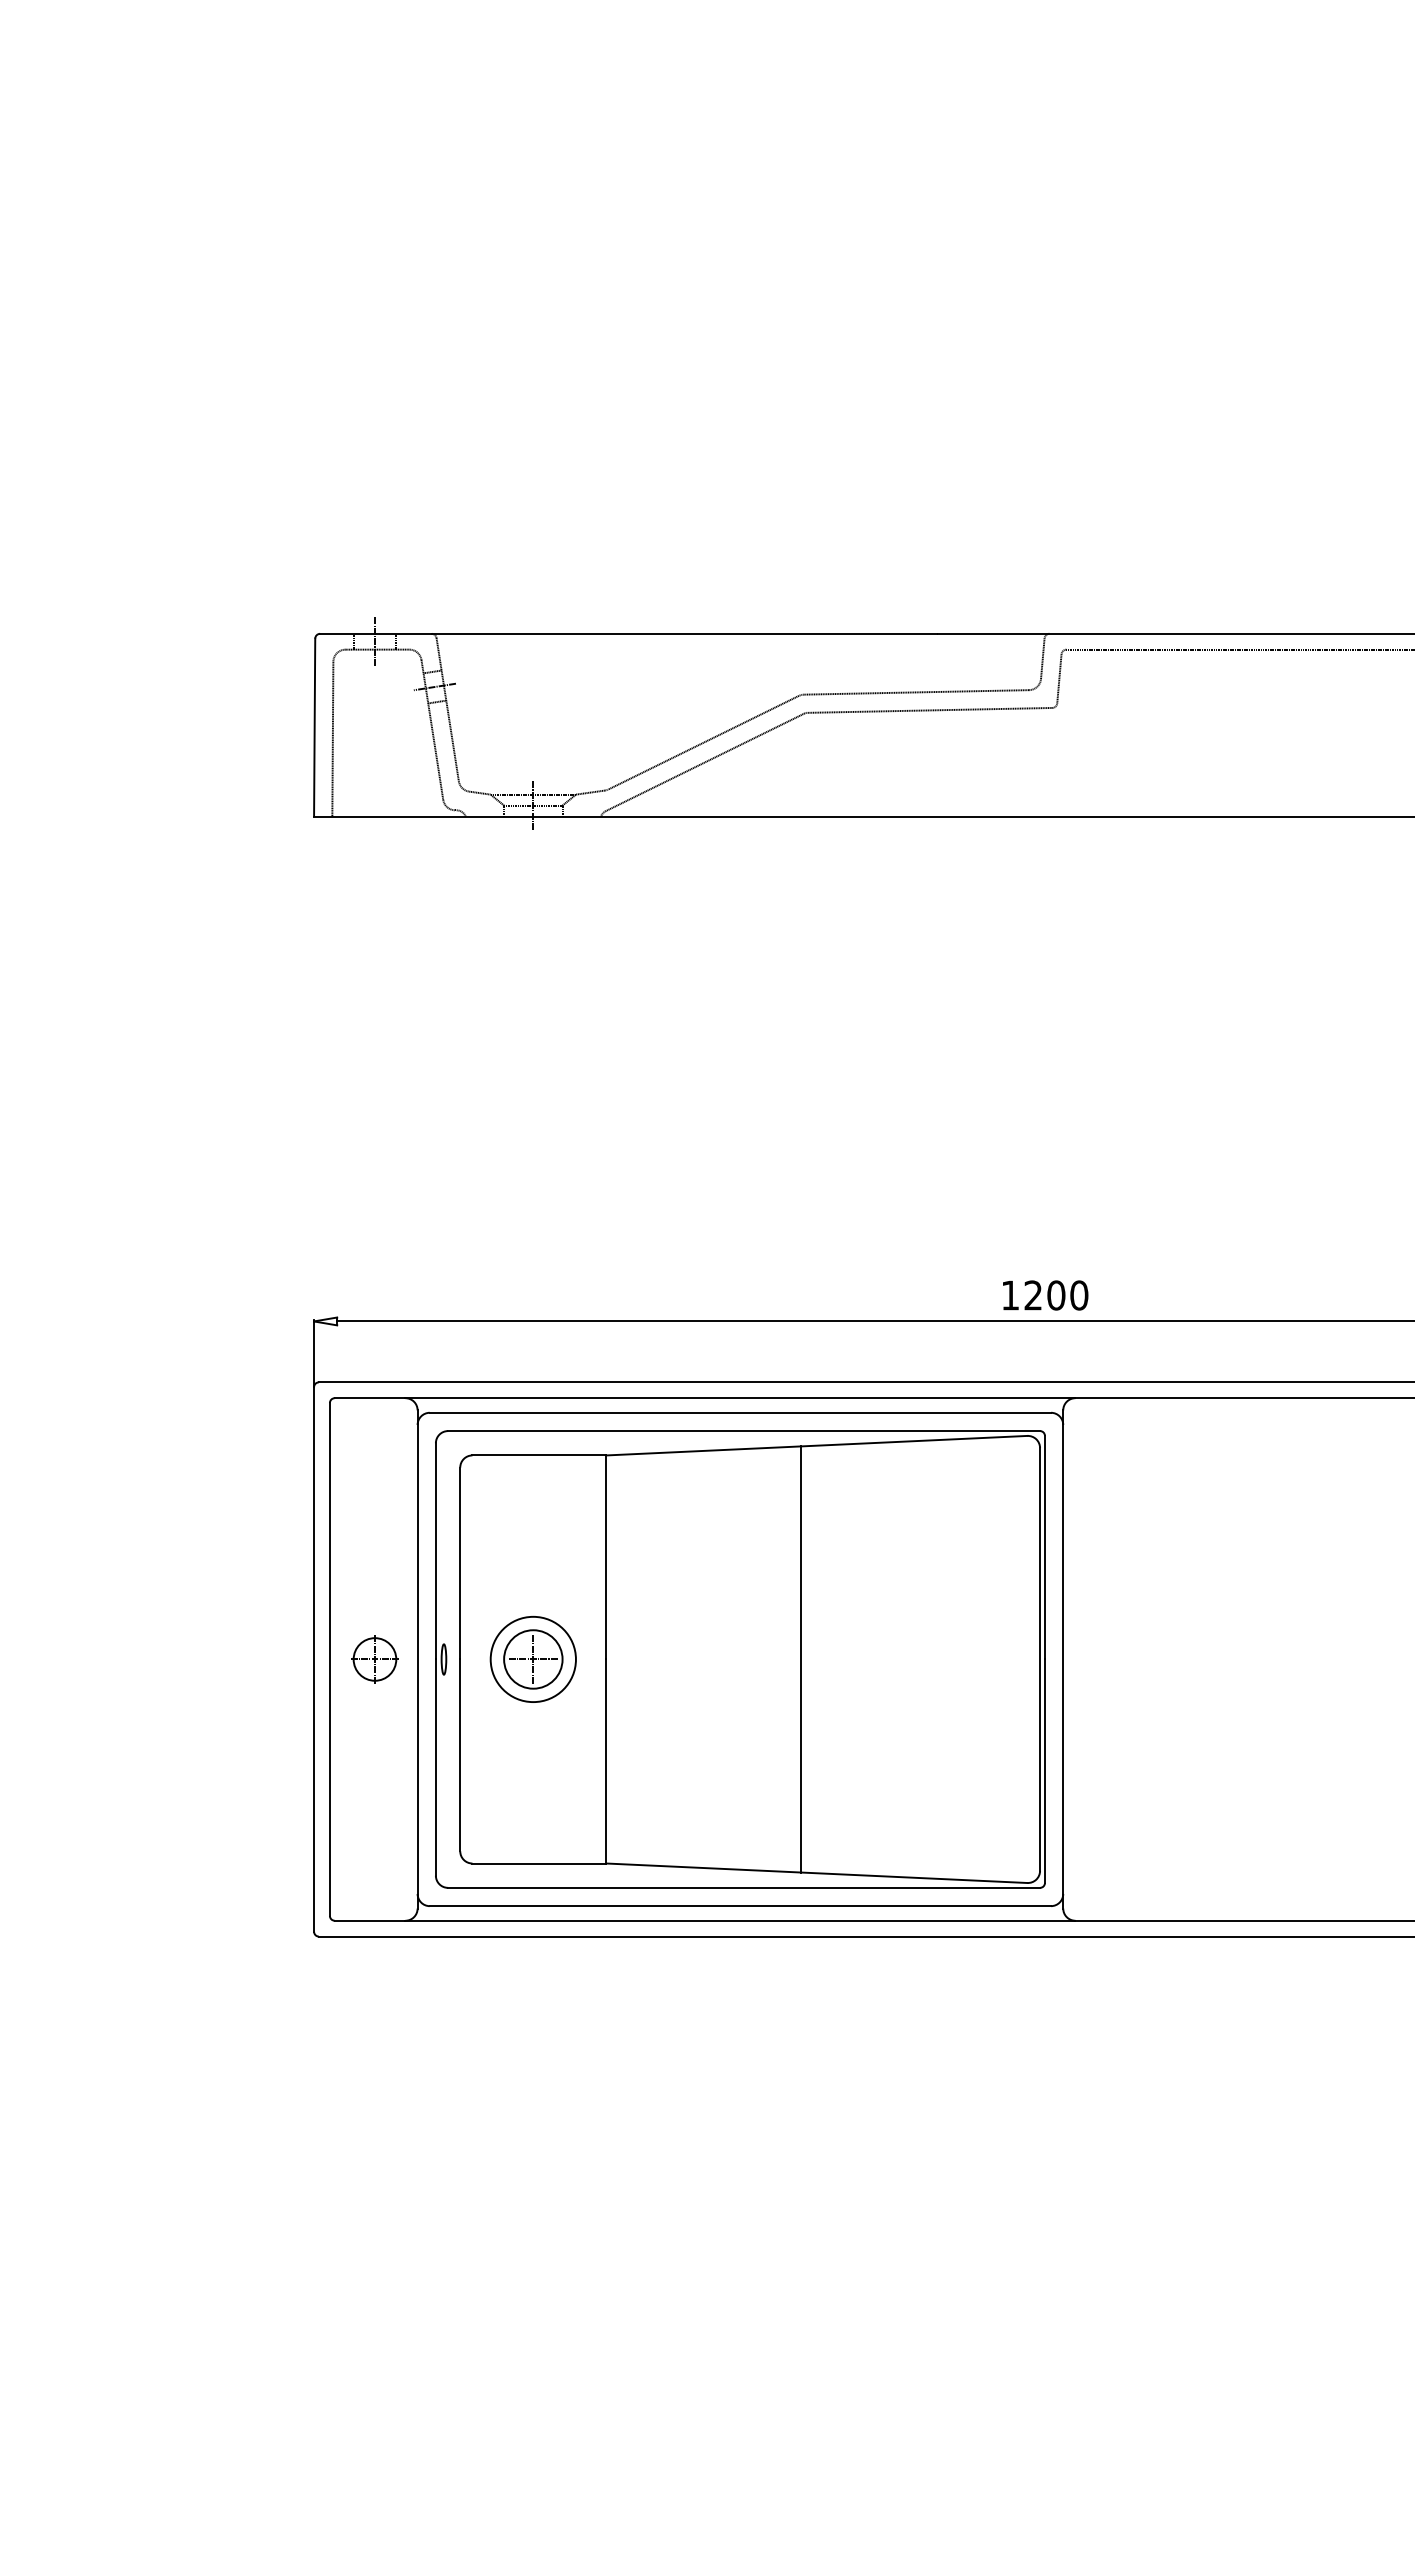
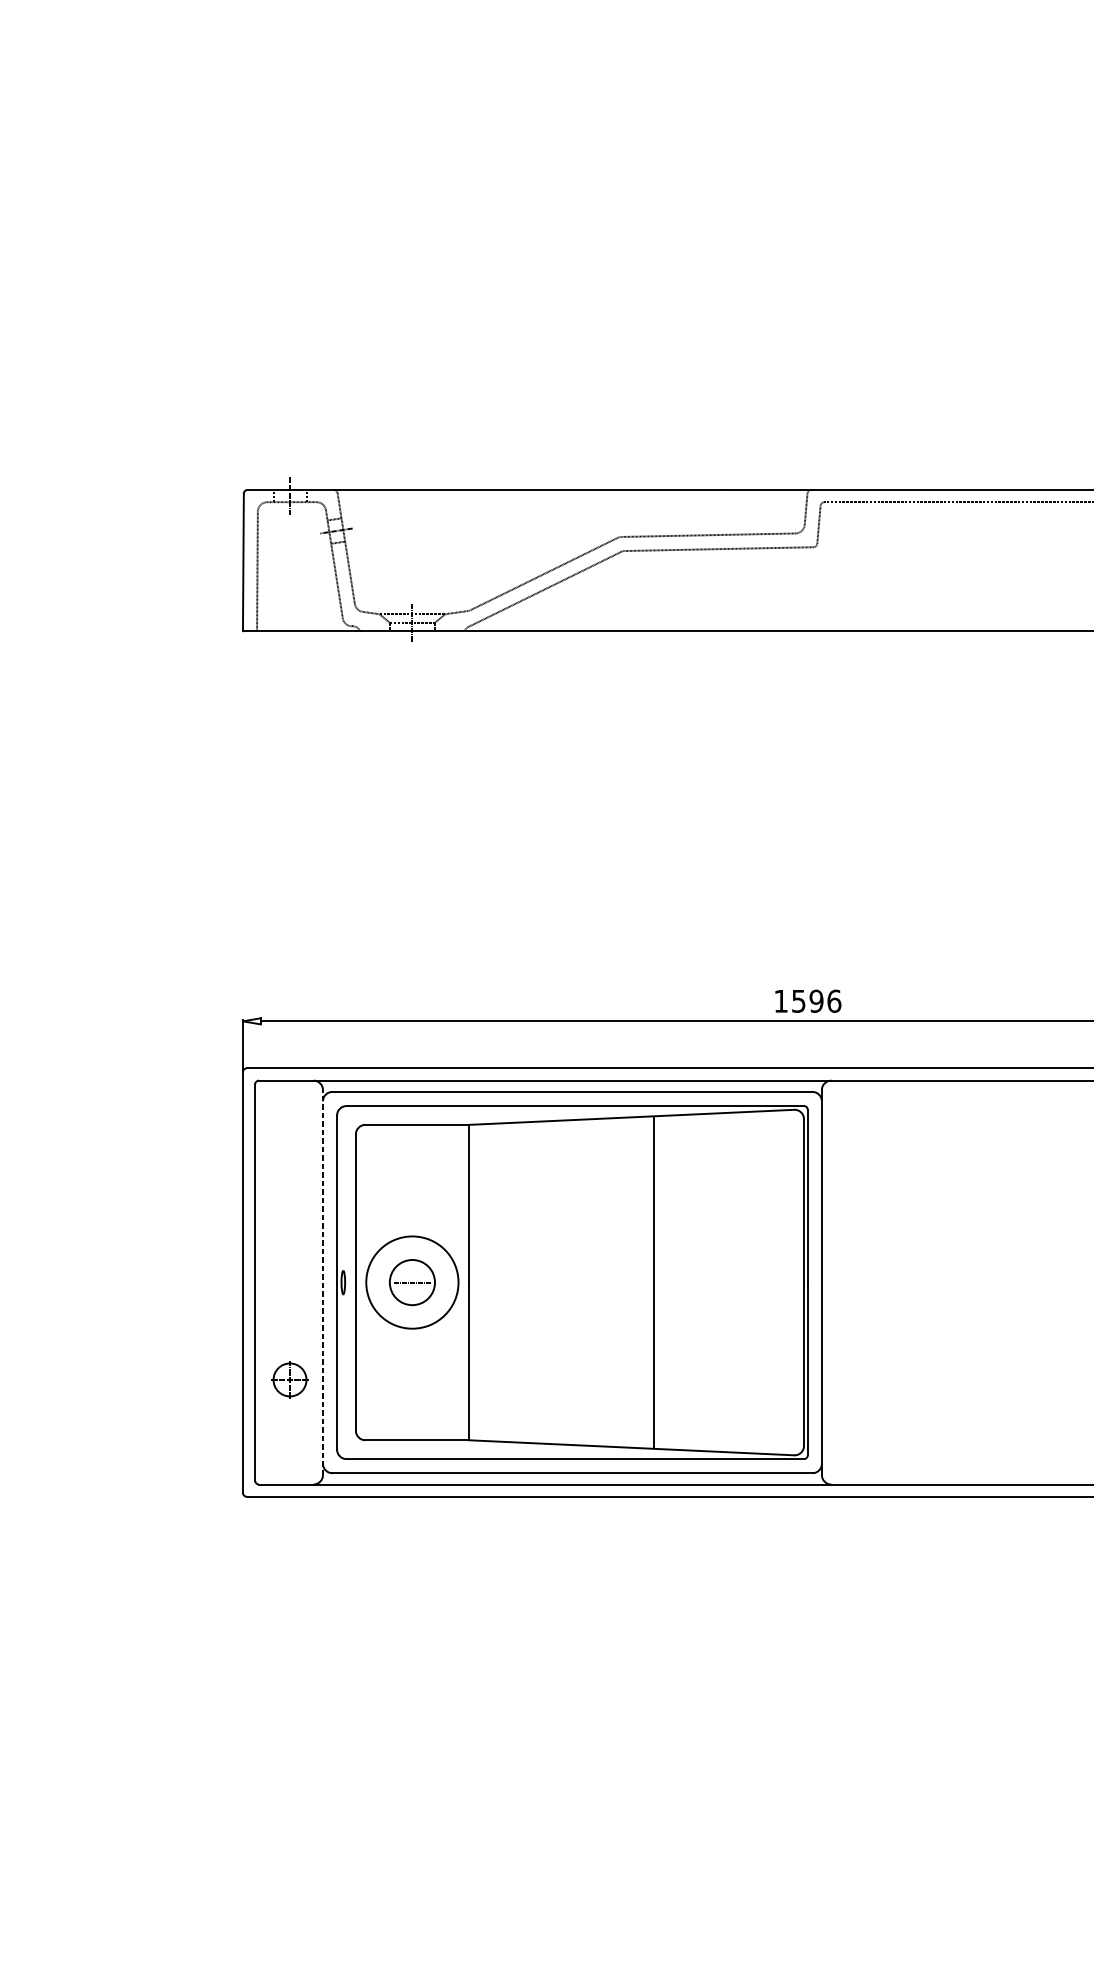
text: (1056, 1295) -> (816, 1001), 1200 -> 1596
line: (417, 1658) -> (322, 1281), solid -> dashed
part: (374, 1659) -> (289, 1379), moved
circle: (532, 1659) -> (411, 1282), size x1.4
line: (533, 1659) -> (412, 1282), removed
line: (801, 1659) -> (653, 1282), moved

